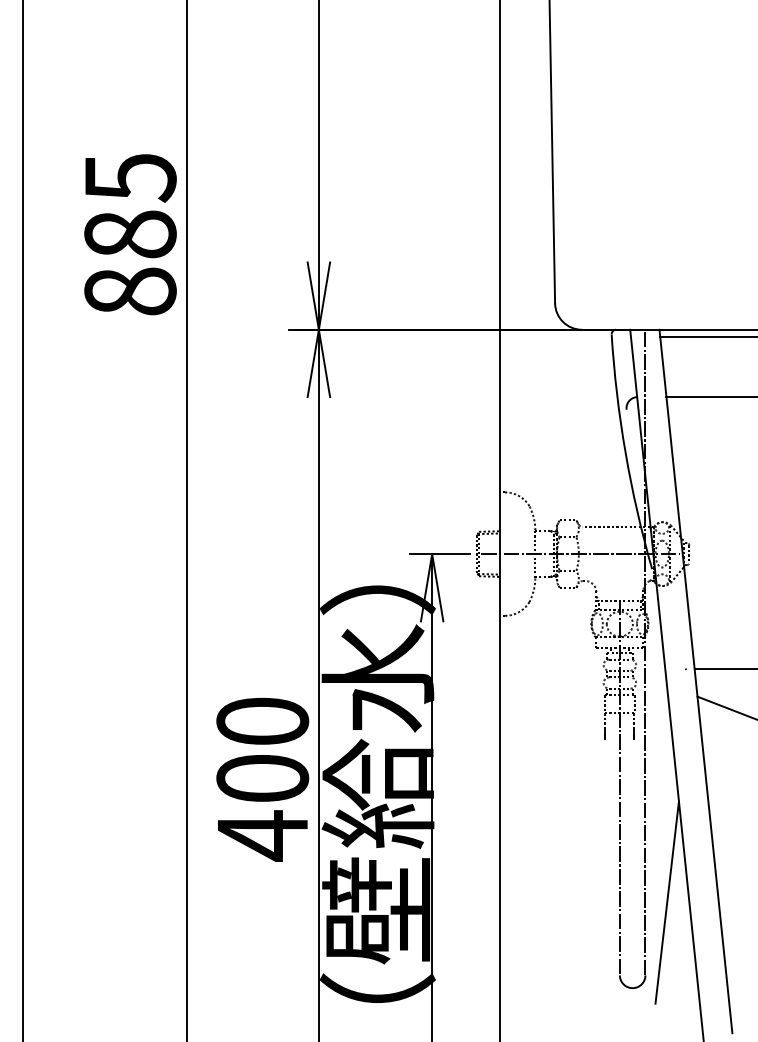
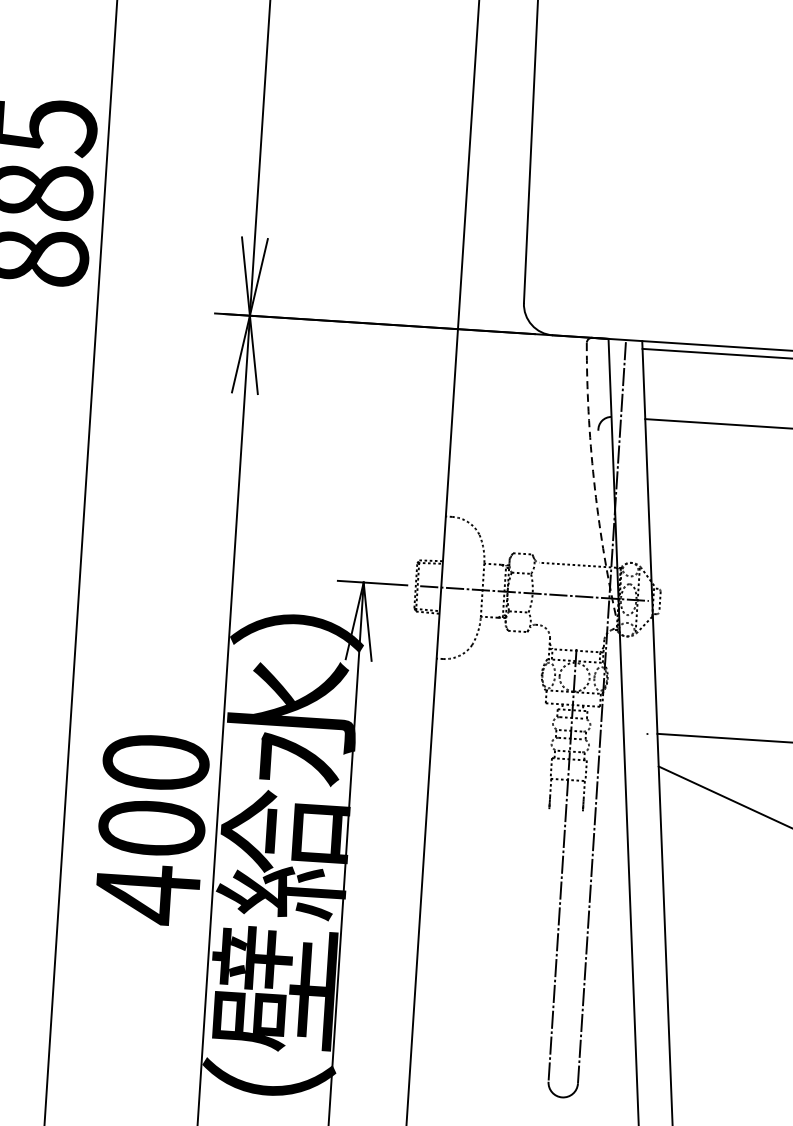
arc: (625, 452) -> (593, 479), solid -> dashed
line: (666, 902) -> (607, 1001), removed

